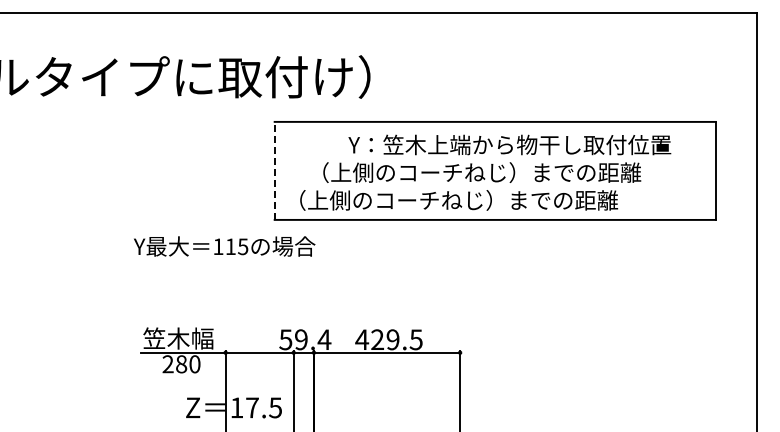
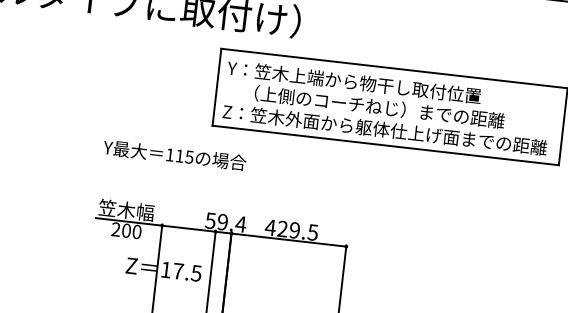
text: (509, 144) -> (354, 81), moved
line: (274, 170) -> (216, 86), dashed -> solid
text: (491, 200) -> (384, 129), （上側のコーチねじ）までの距離 -> Z：笠木外面から躯体仕上げ面までの距離
text: (224, 246) -> (174, 155), moved
text: (181, 364) -> (126, 230), 280 -> 200

